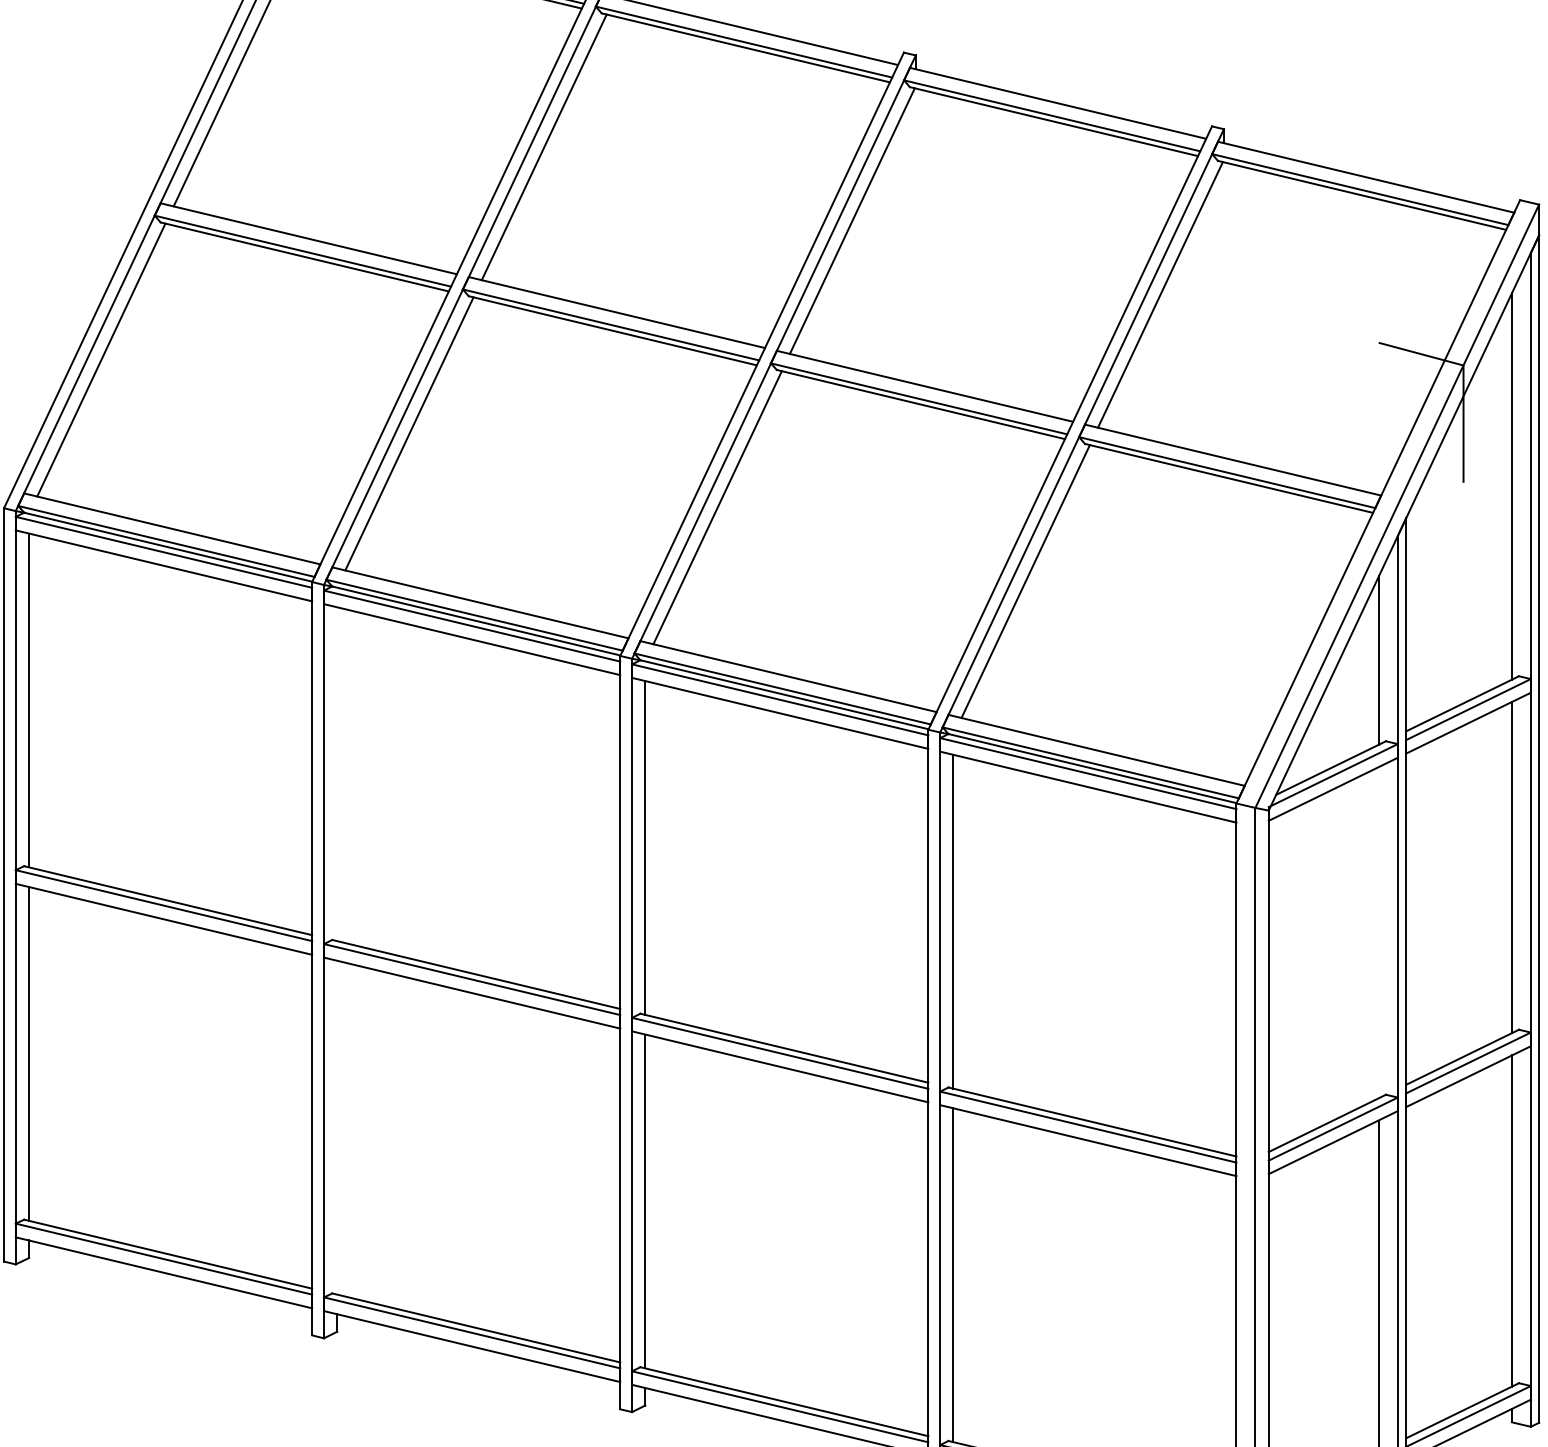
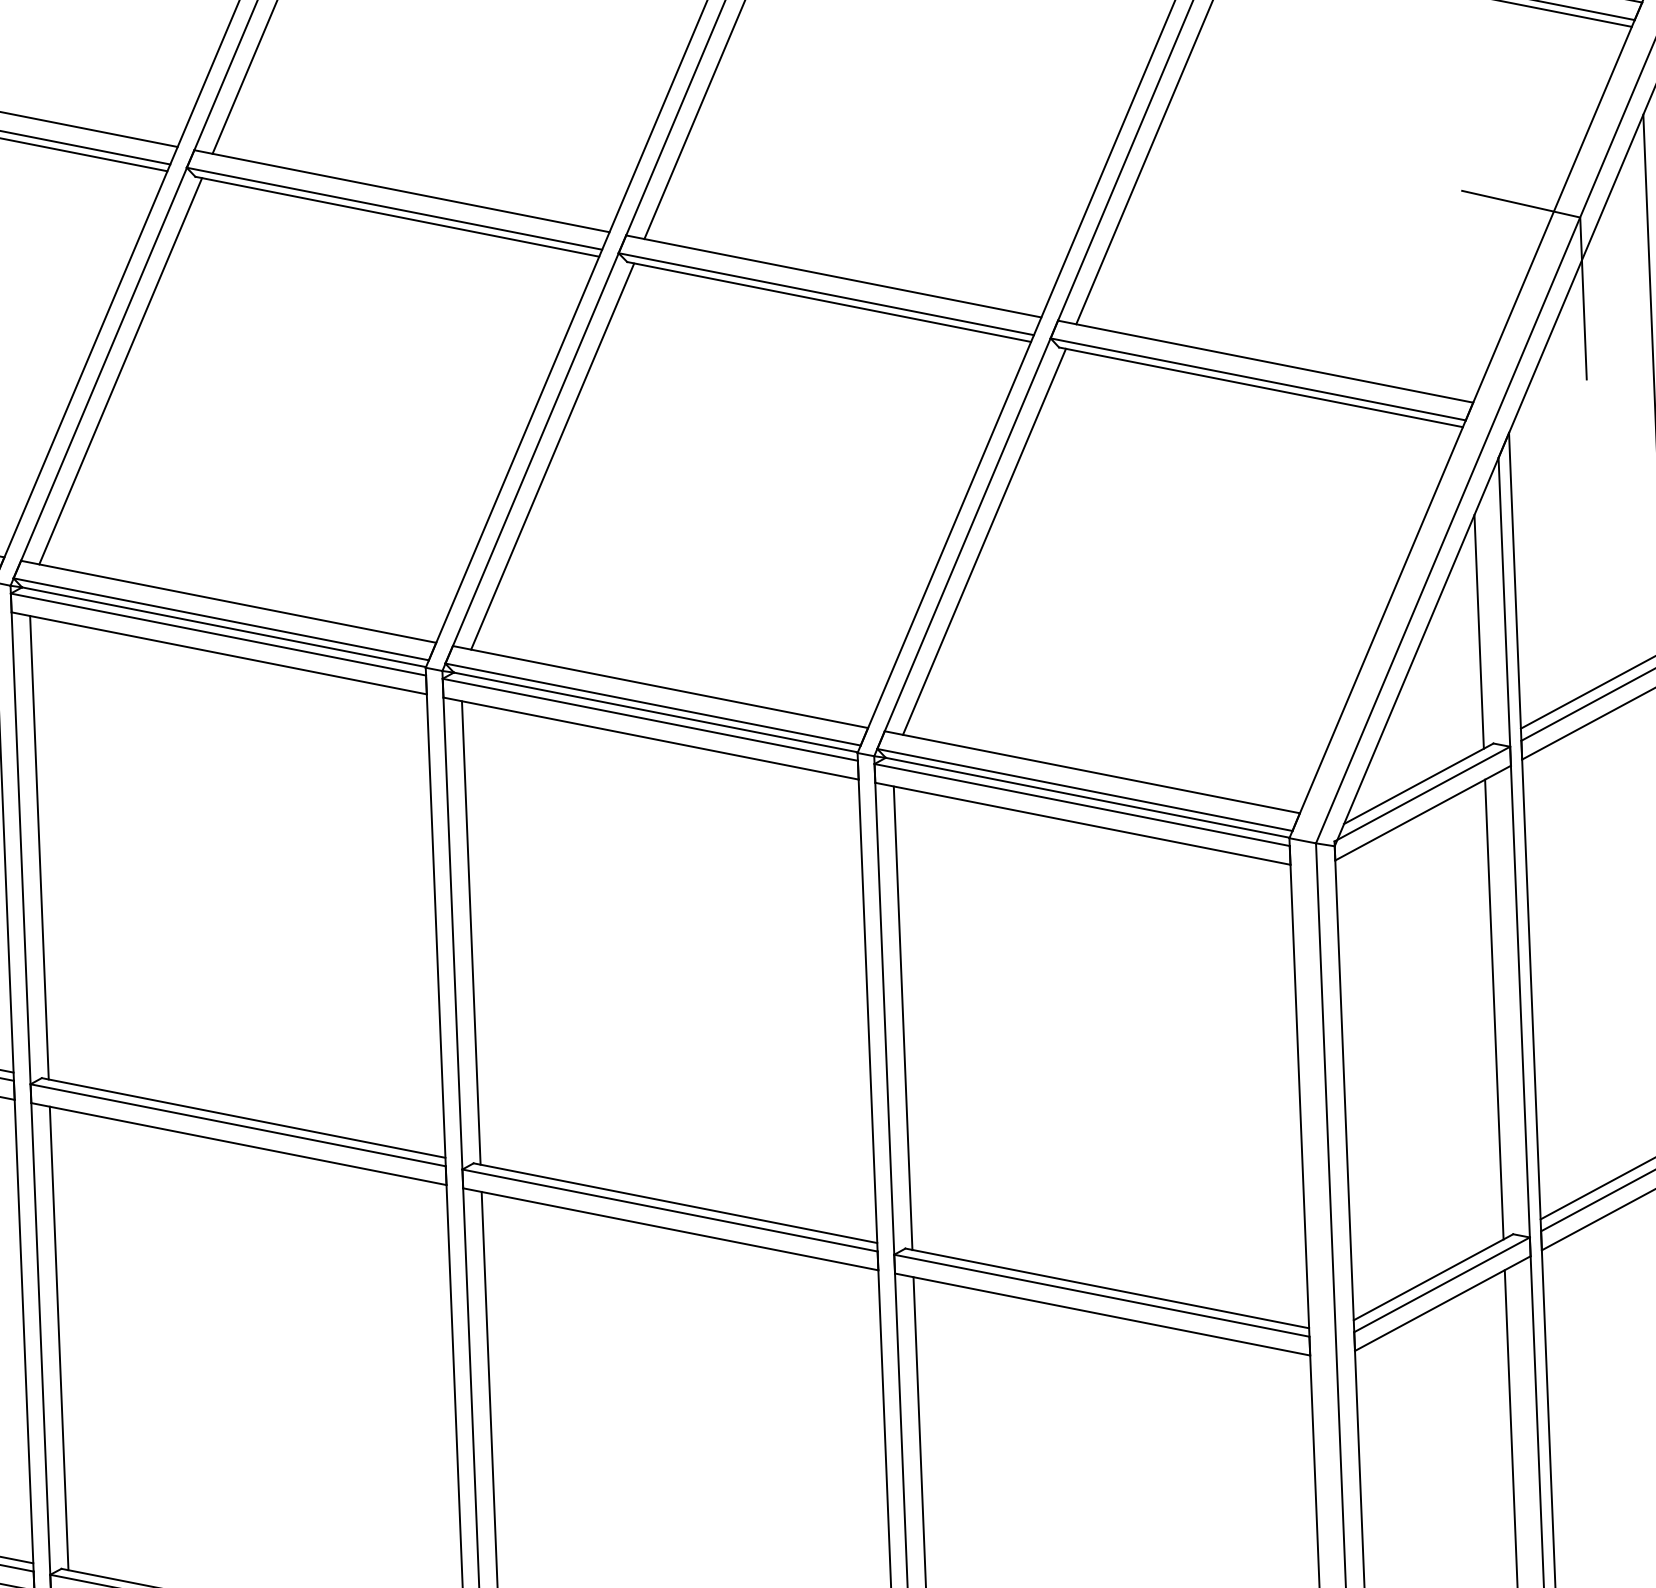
line: (337, 774) -> (39, 848), added
line: (1378, 932) -> (1493, 1009), added
line: (337, 1127) -> (59, 1338), added

